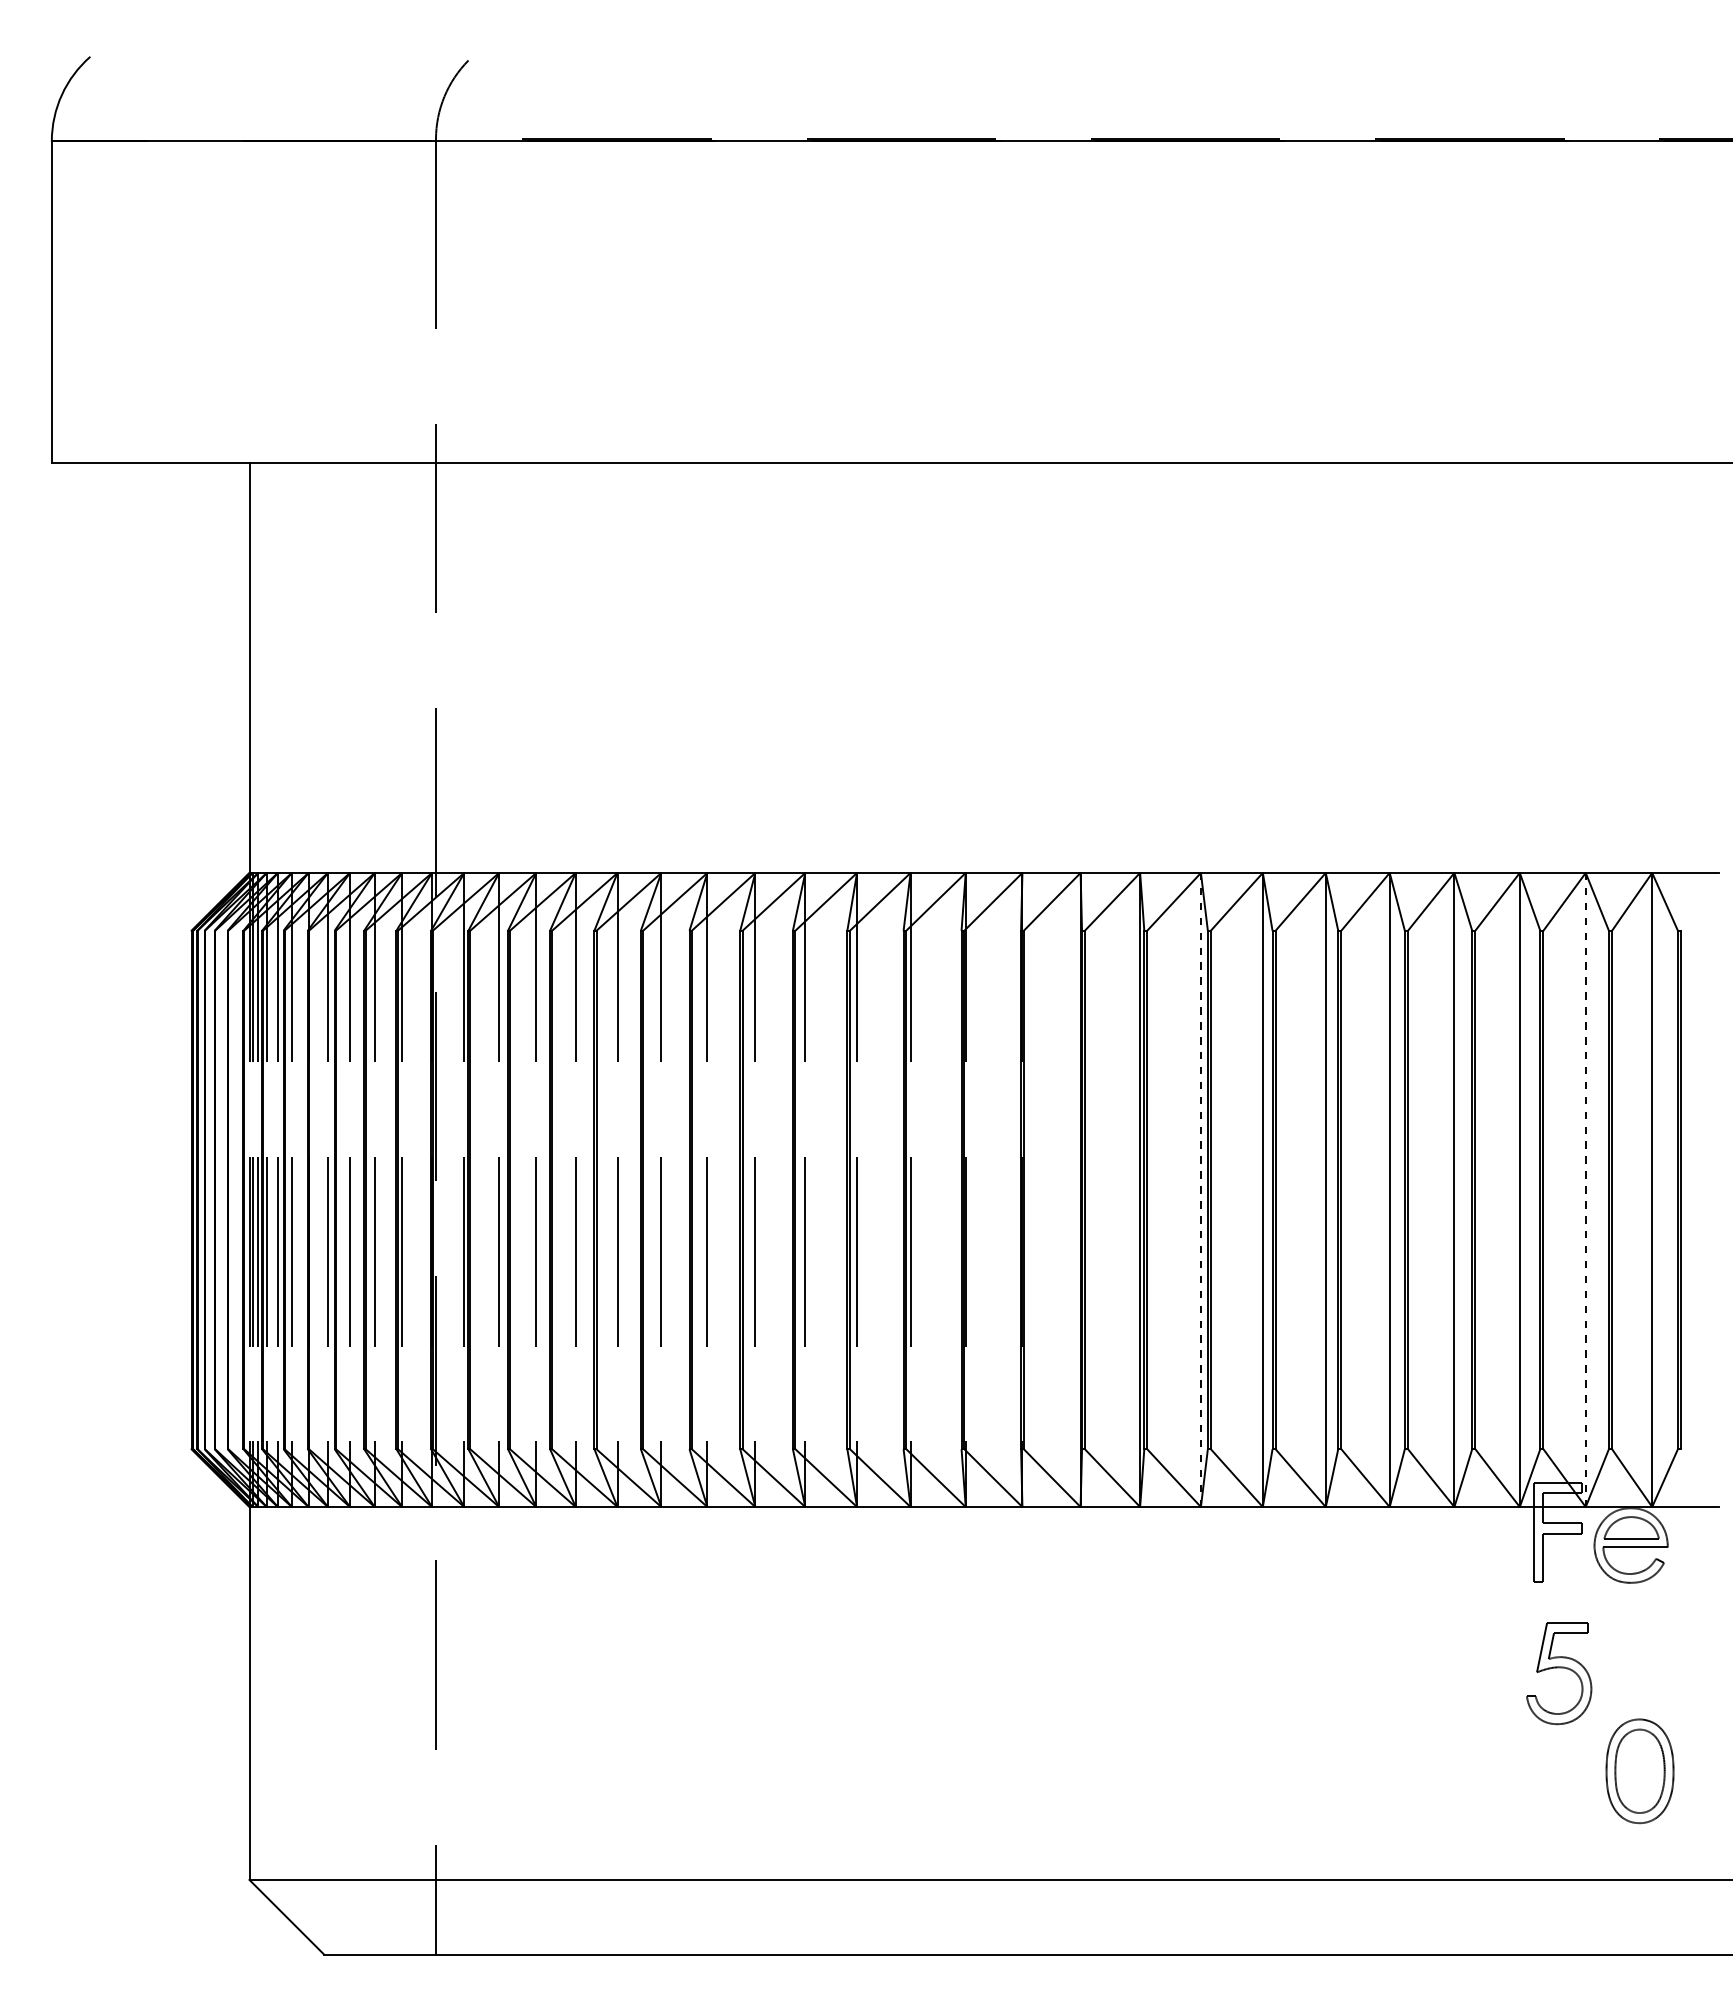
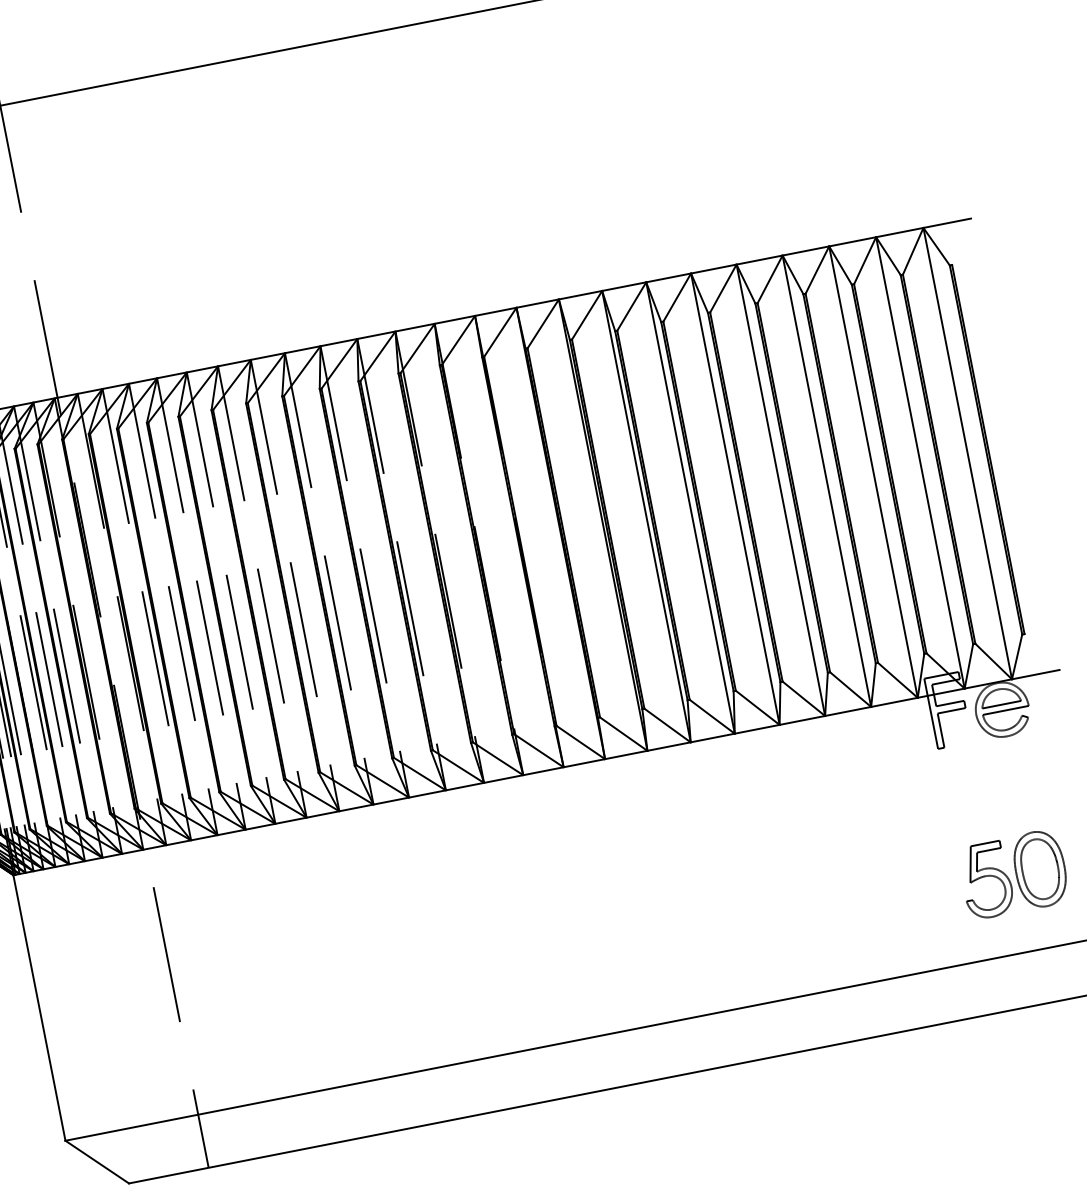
line: (1200, 1190) -> (646, 517), dashed -> solid
line: (1585, 1190) -> (920, 463), dashed -> solid
part: (1559, 1673) -> (986, 880), moved

